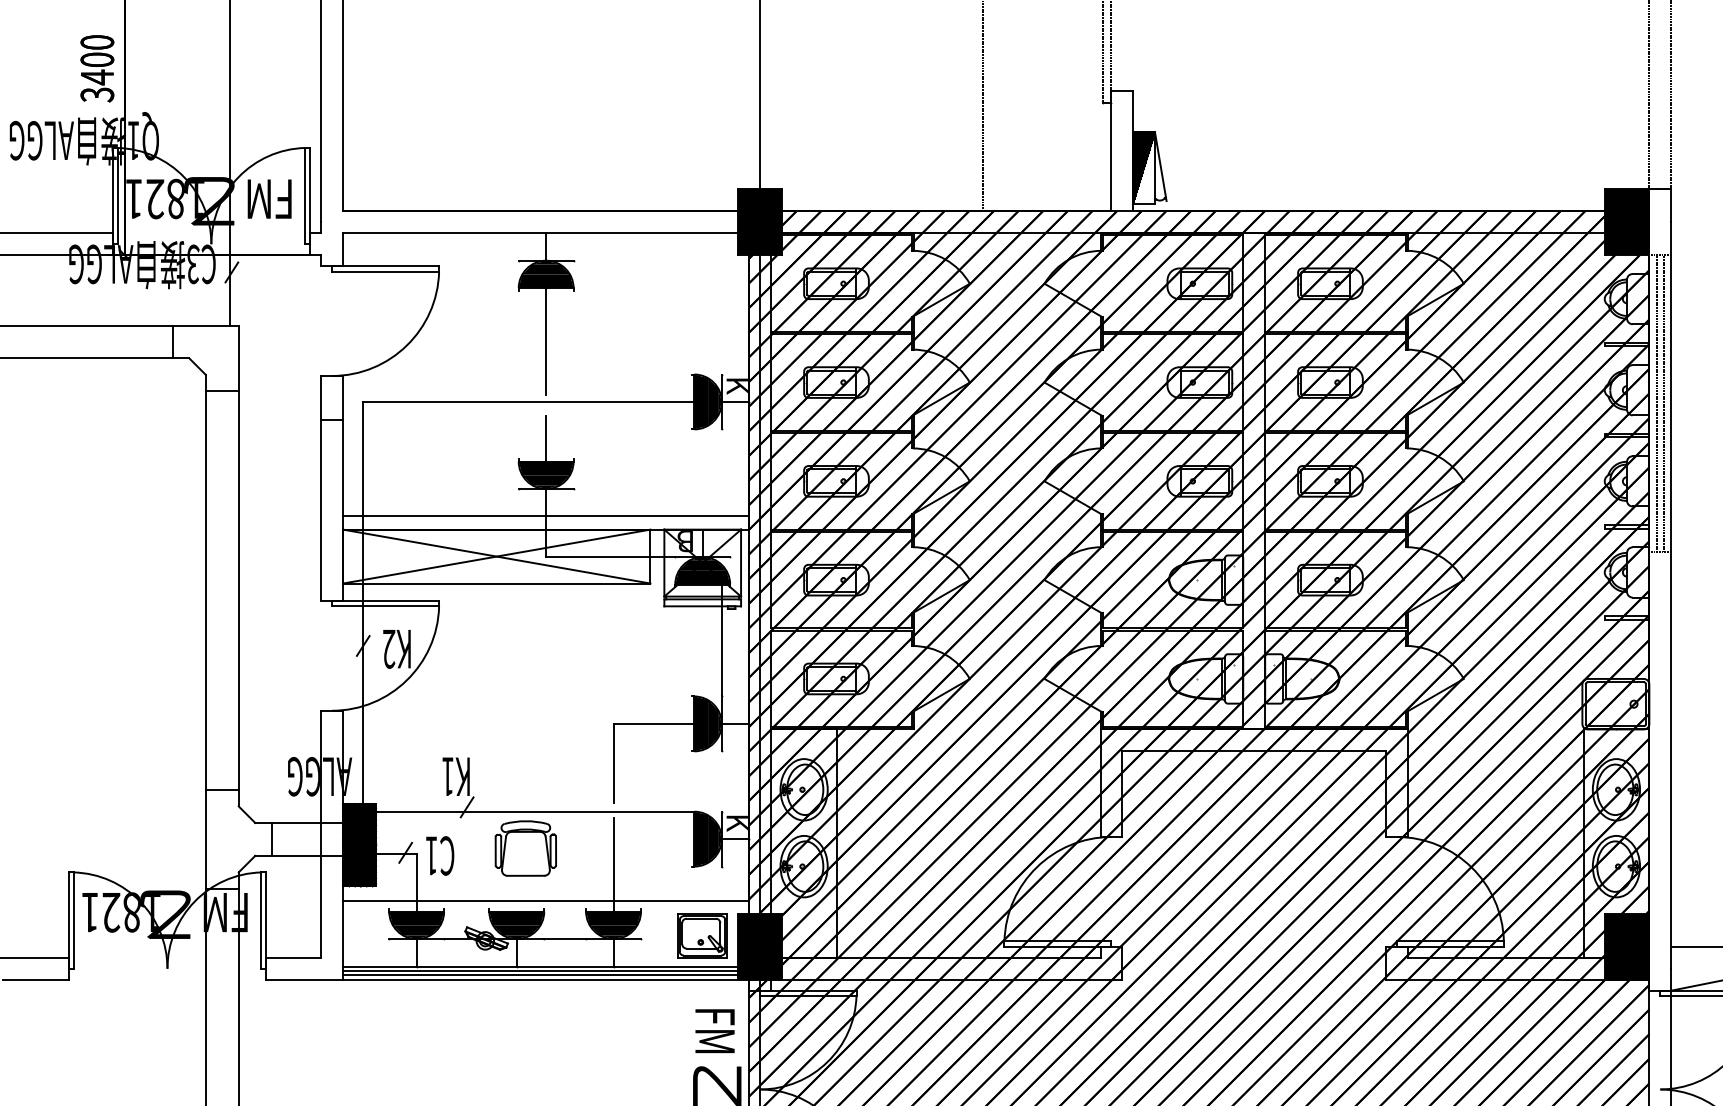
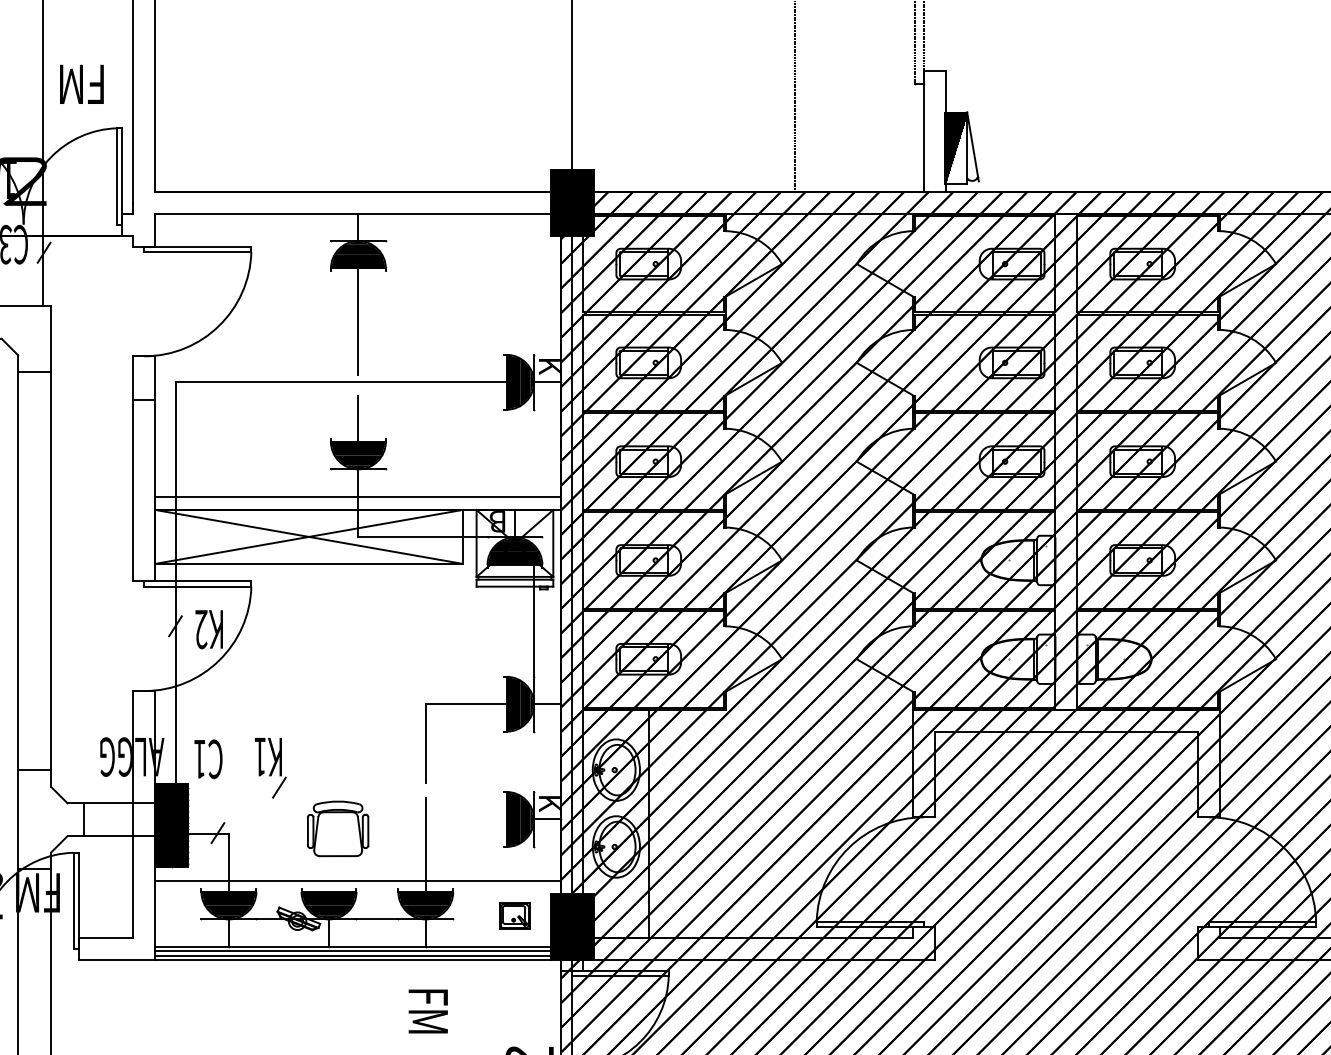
text: (269, 198) -> (81, 83), moved
line: (533, 811) -> (345, 791), removed
text: (440, 855) -> (208, 758), moved
part: (702, 935) -> (514, 915), size x0.6
text: (714, 1031) -> (427, 1011), moved

